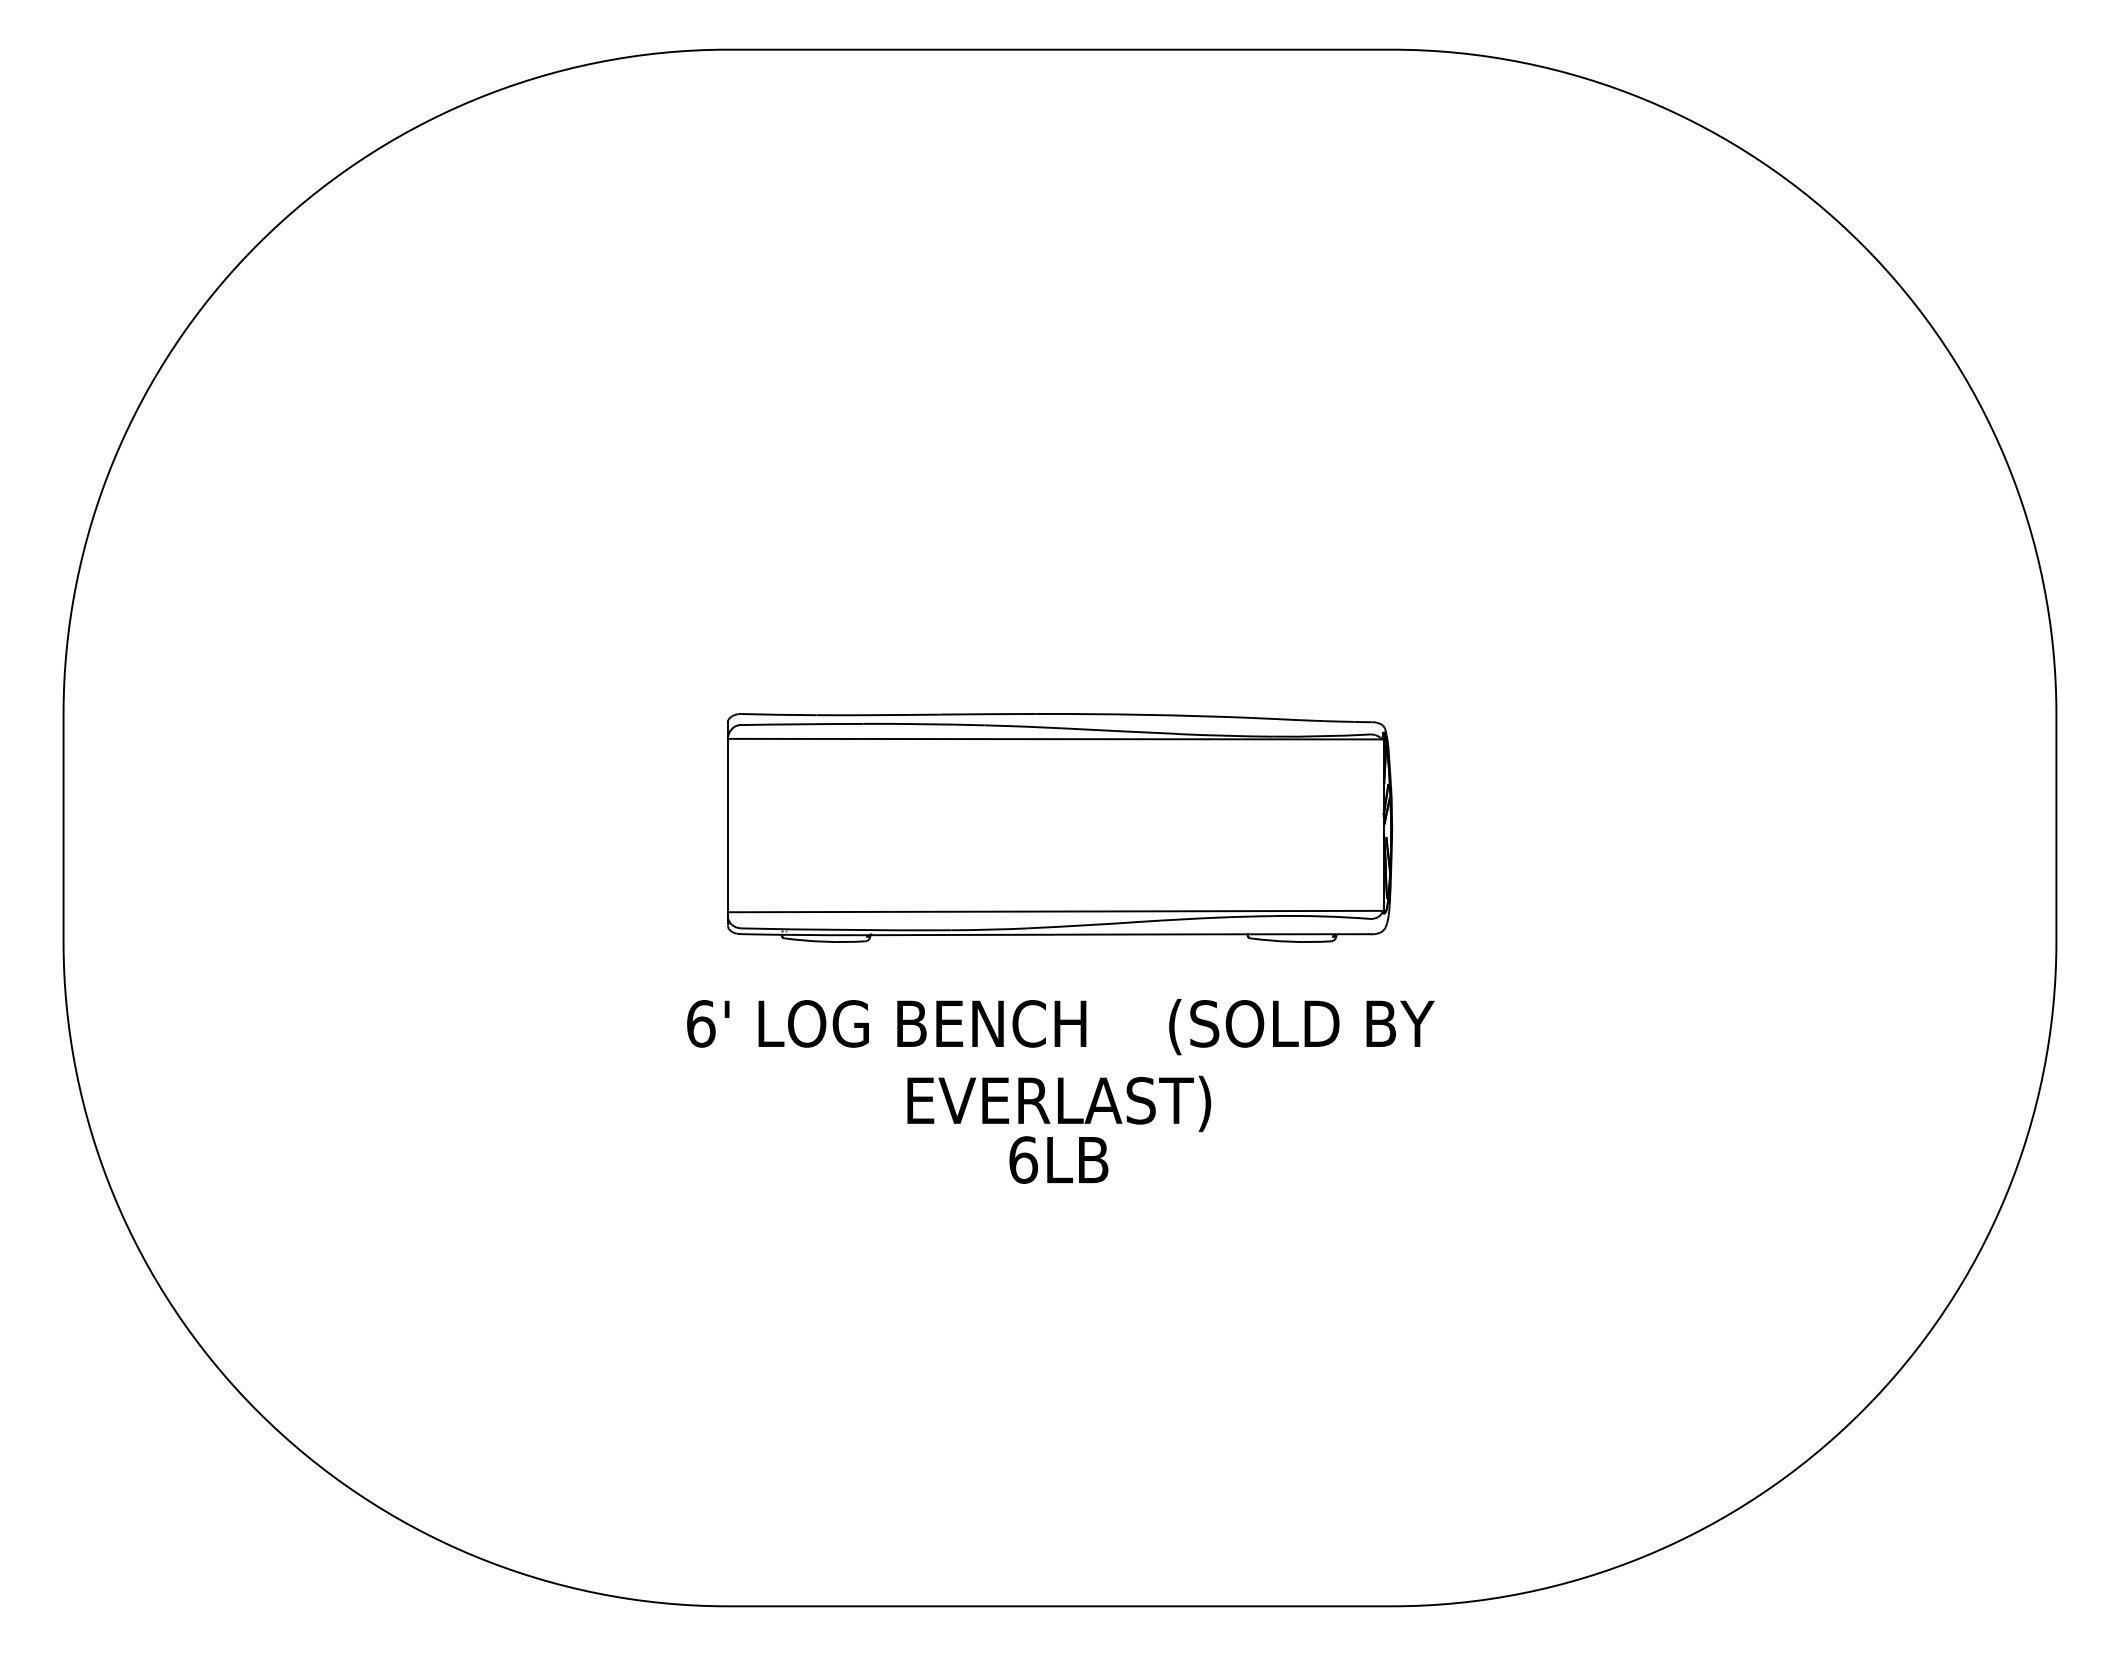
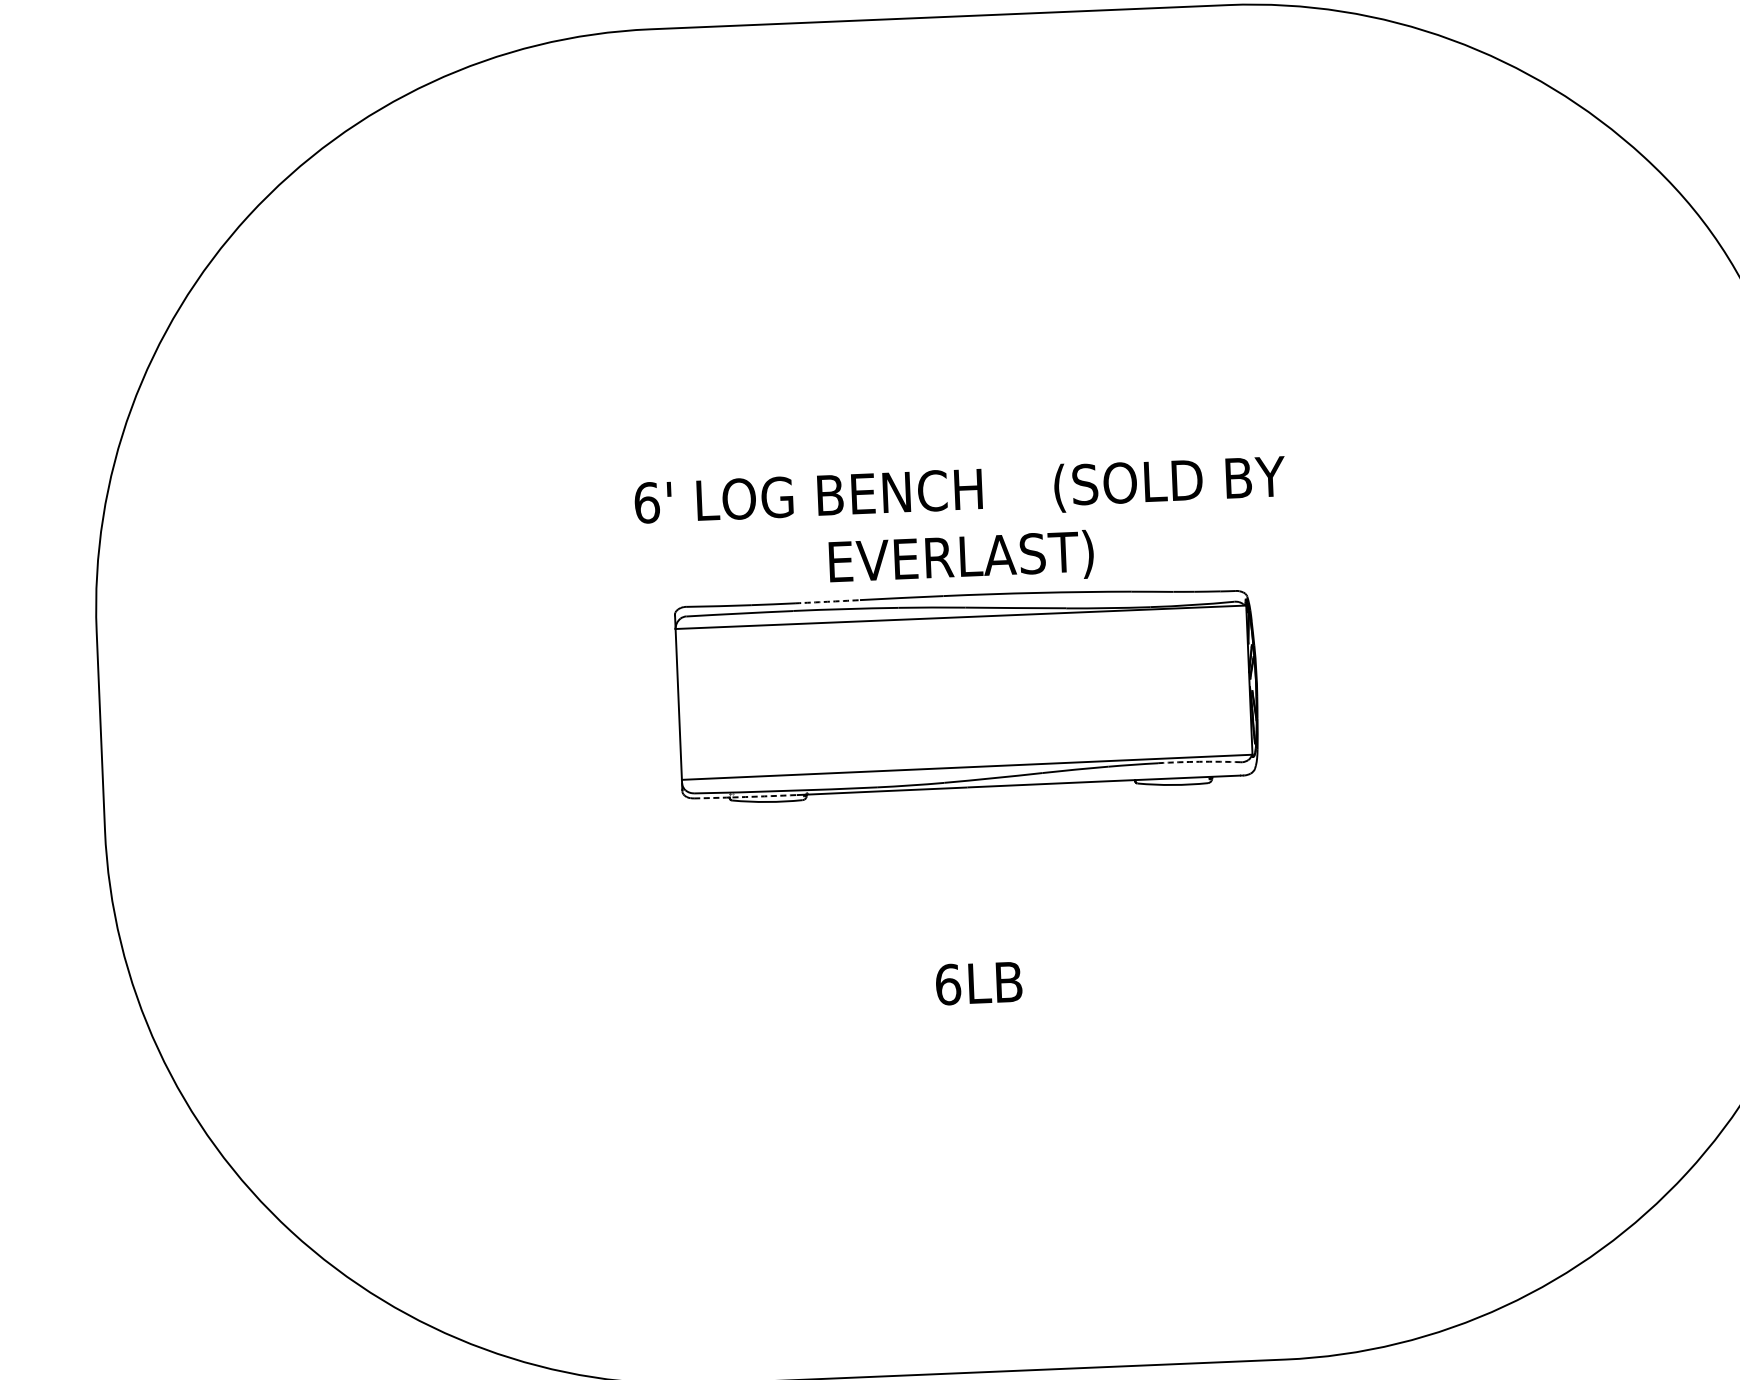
arc: (903, 714) -> (827, 601), solid -> dashed
arc: (1322, 916) -> (1199, 761), solid -> dashed
arc: (799, 935) -> (745, 797), solid -> dashed
text: (1060, 1065) -> (961, 526), moved

